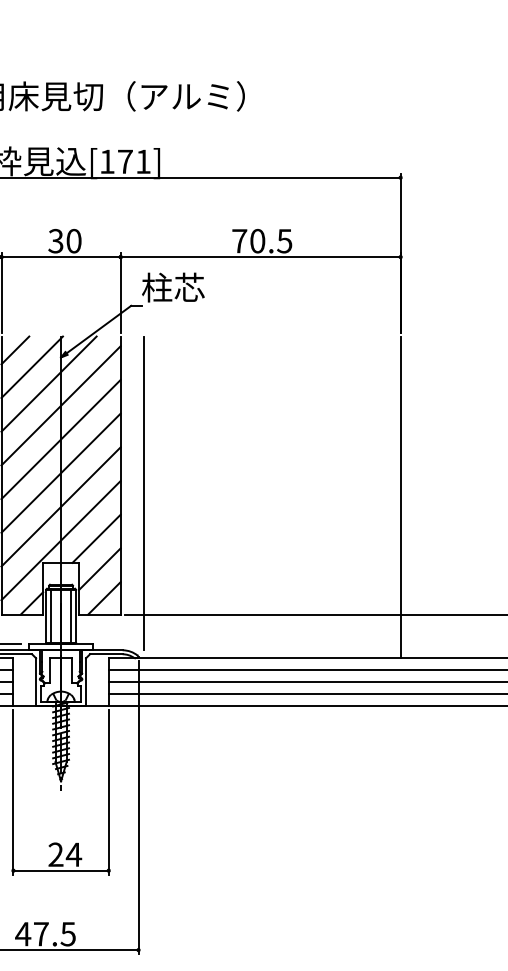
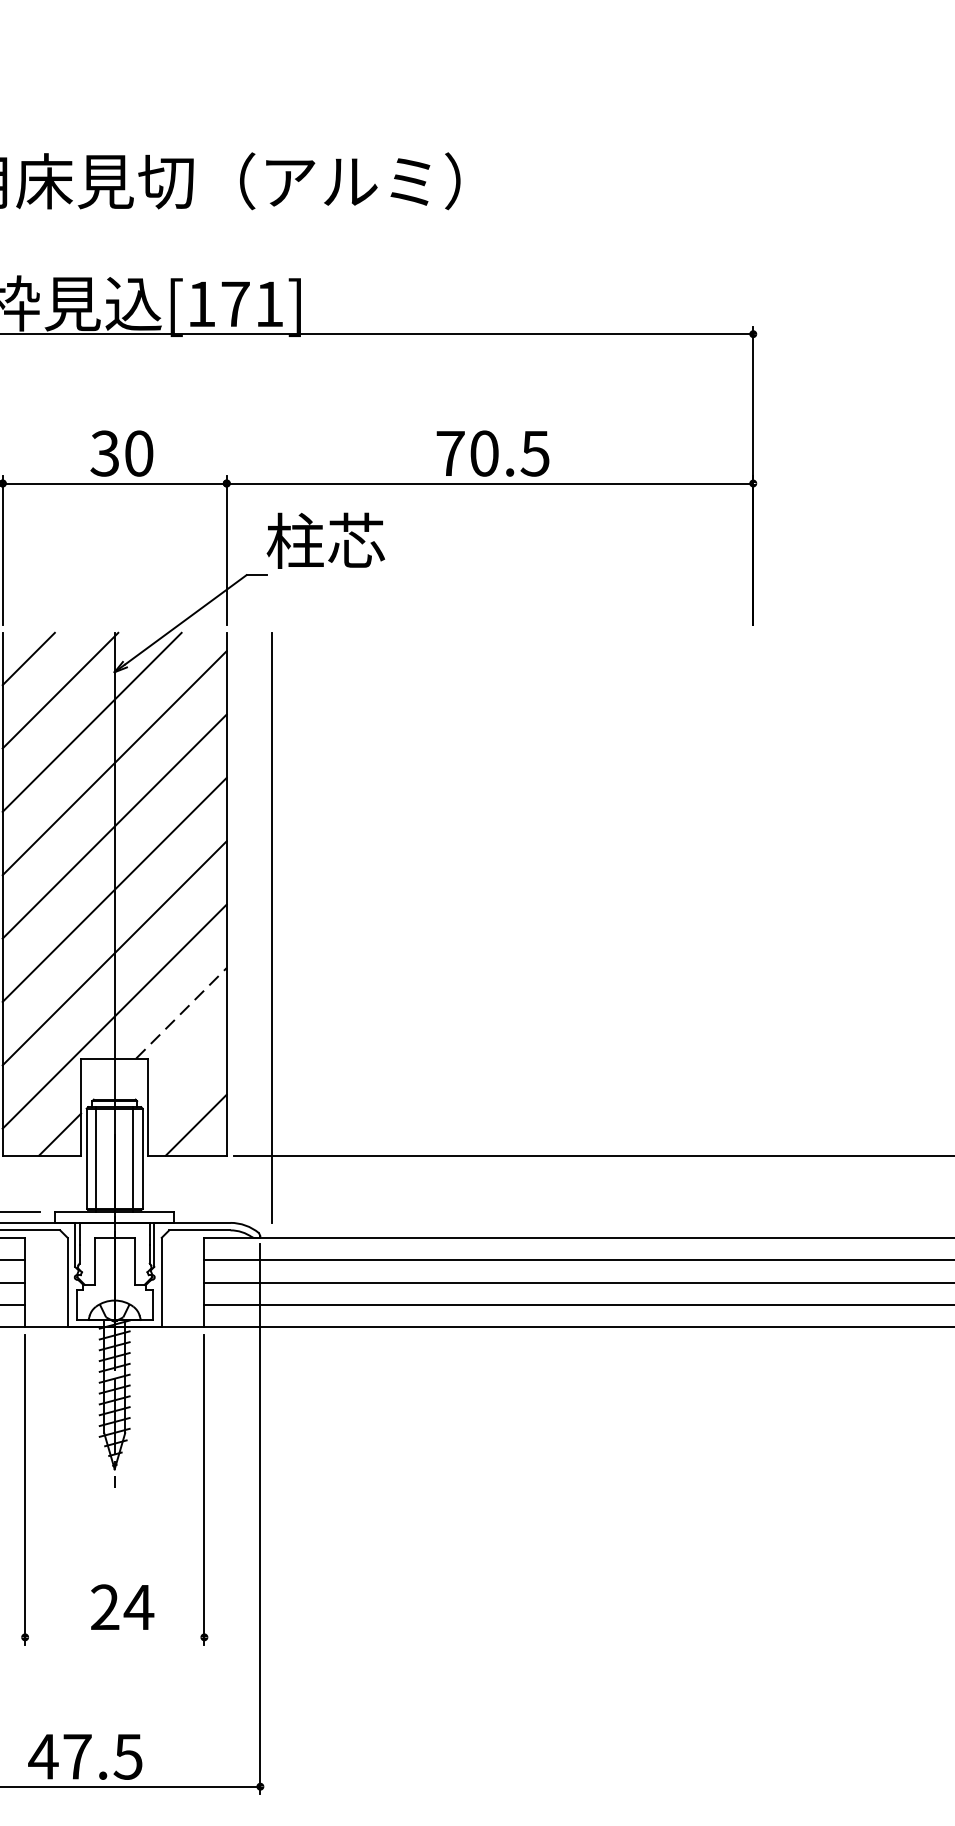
line: (400, 497) -> (752, 935), removed
line: (96, 538) -> (181, 1012), solid -> dashed
line: (99, 569) -> (186, 1070), removed
line: (60, 870) -> (113, 1636), removed

